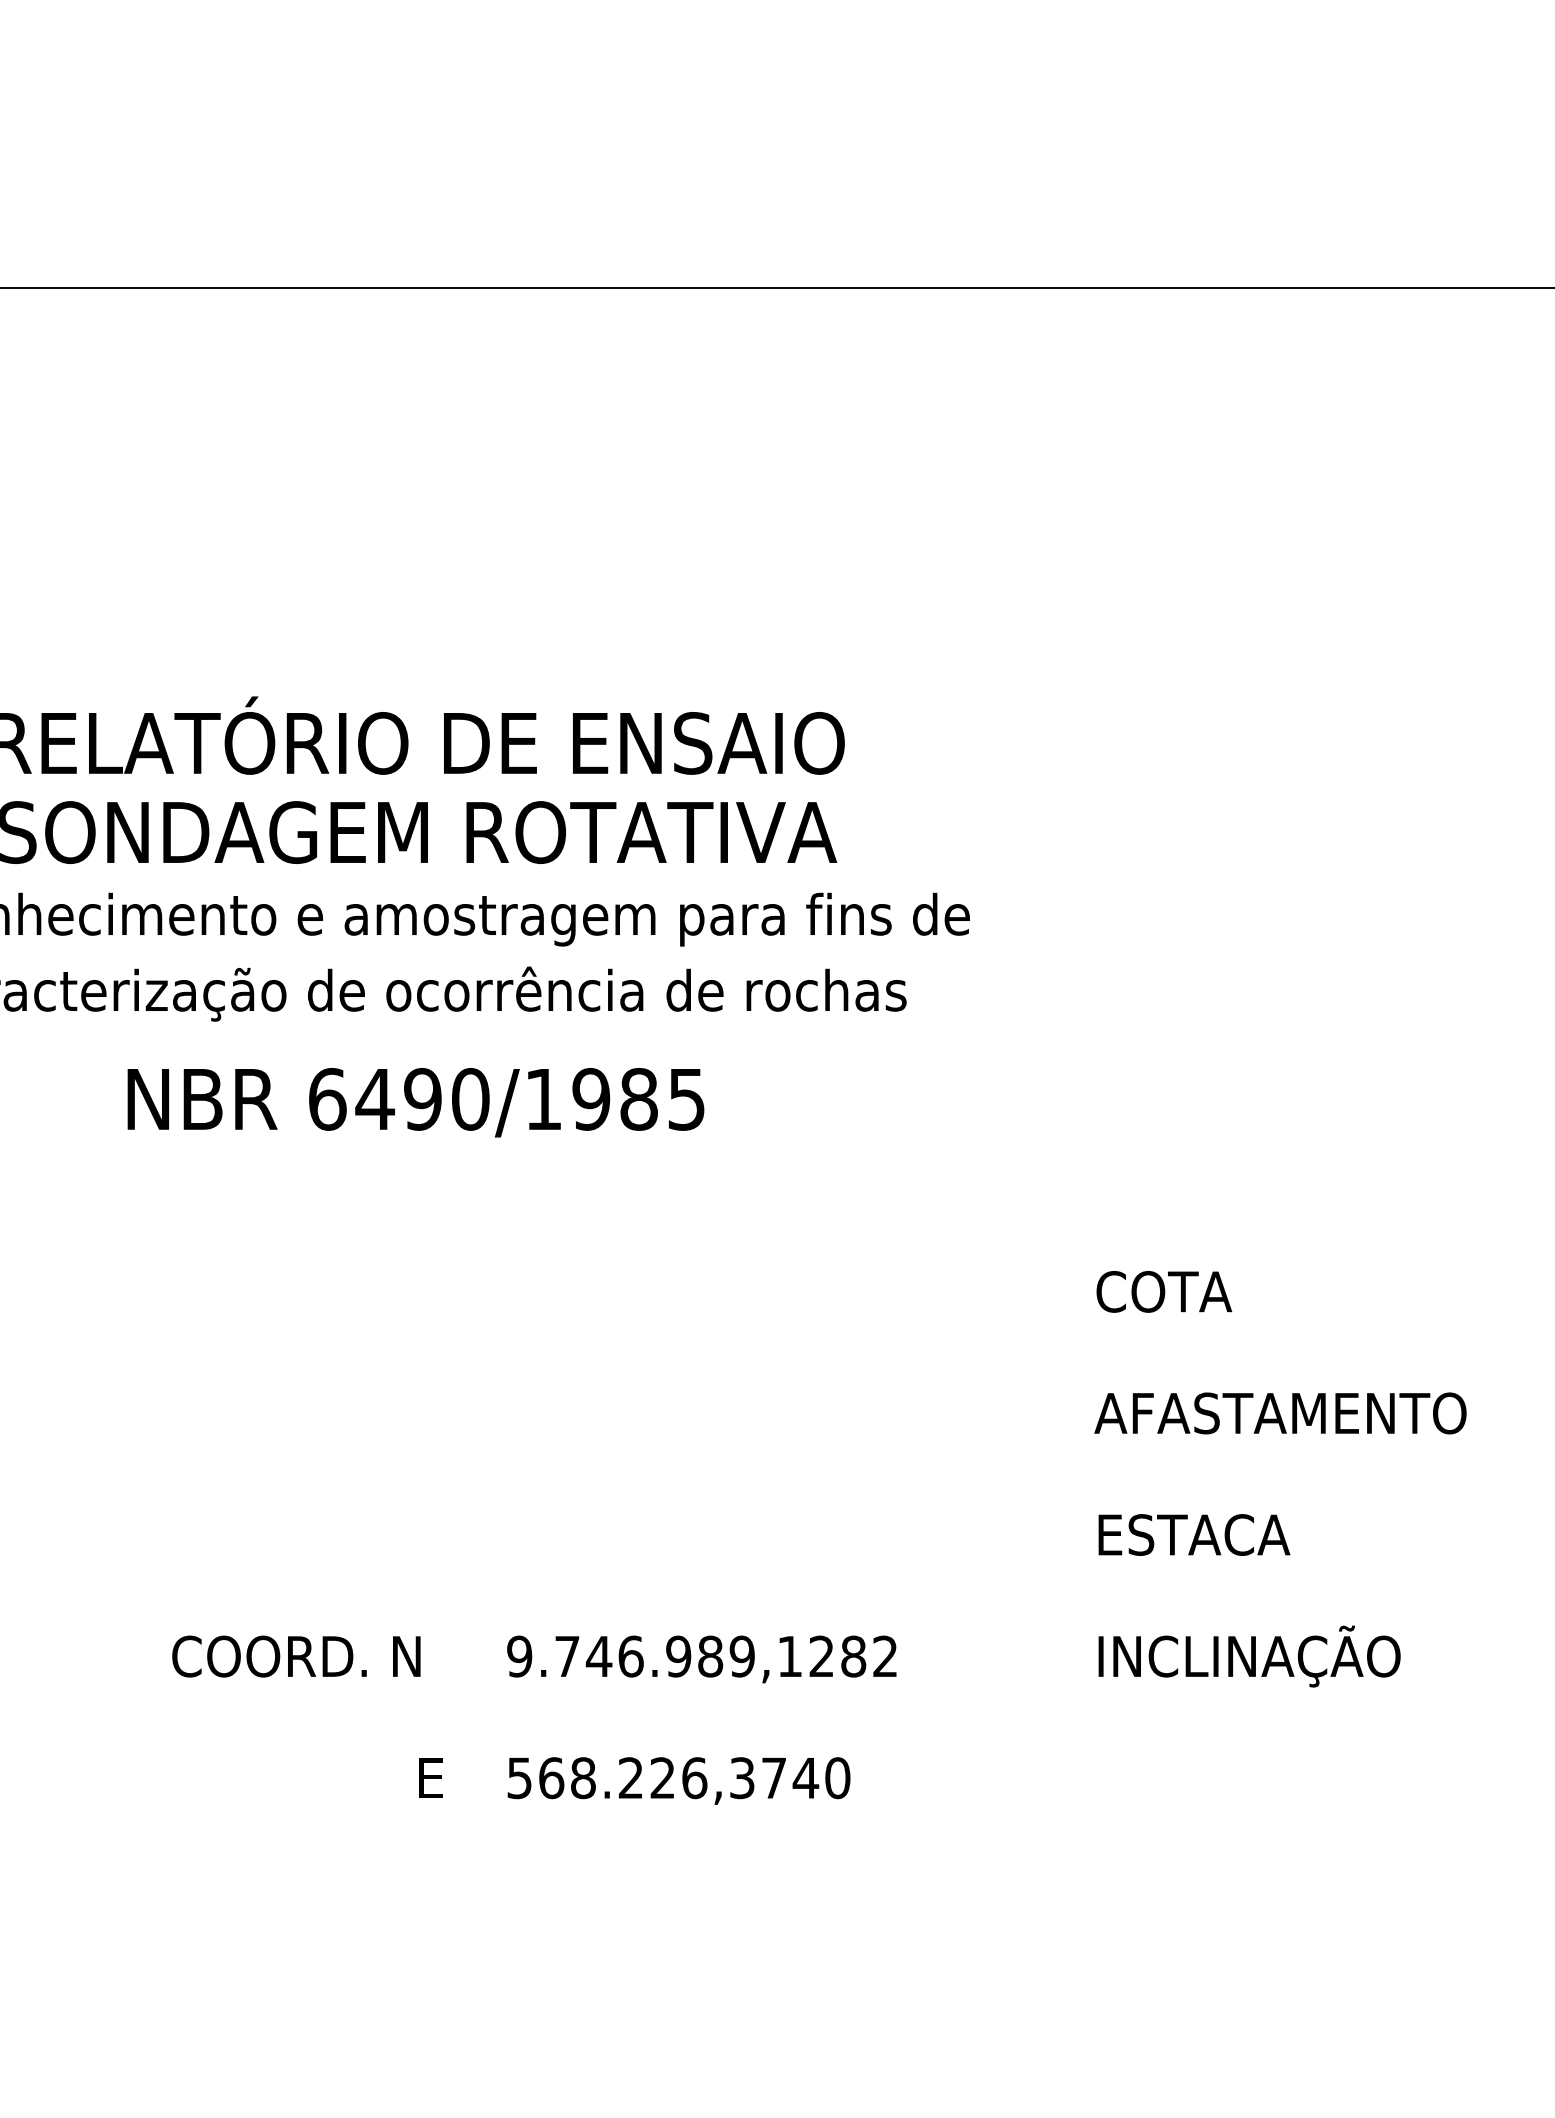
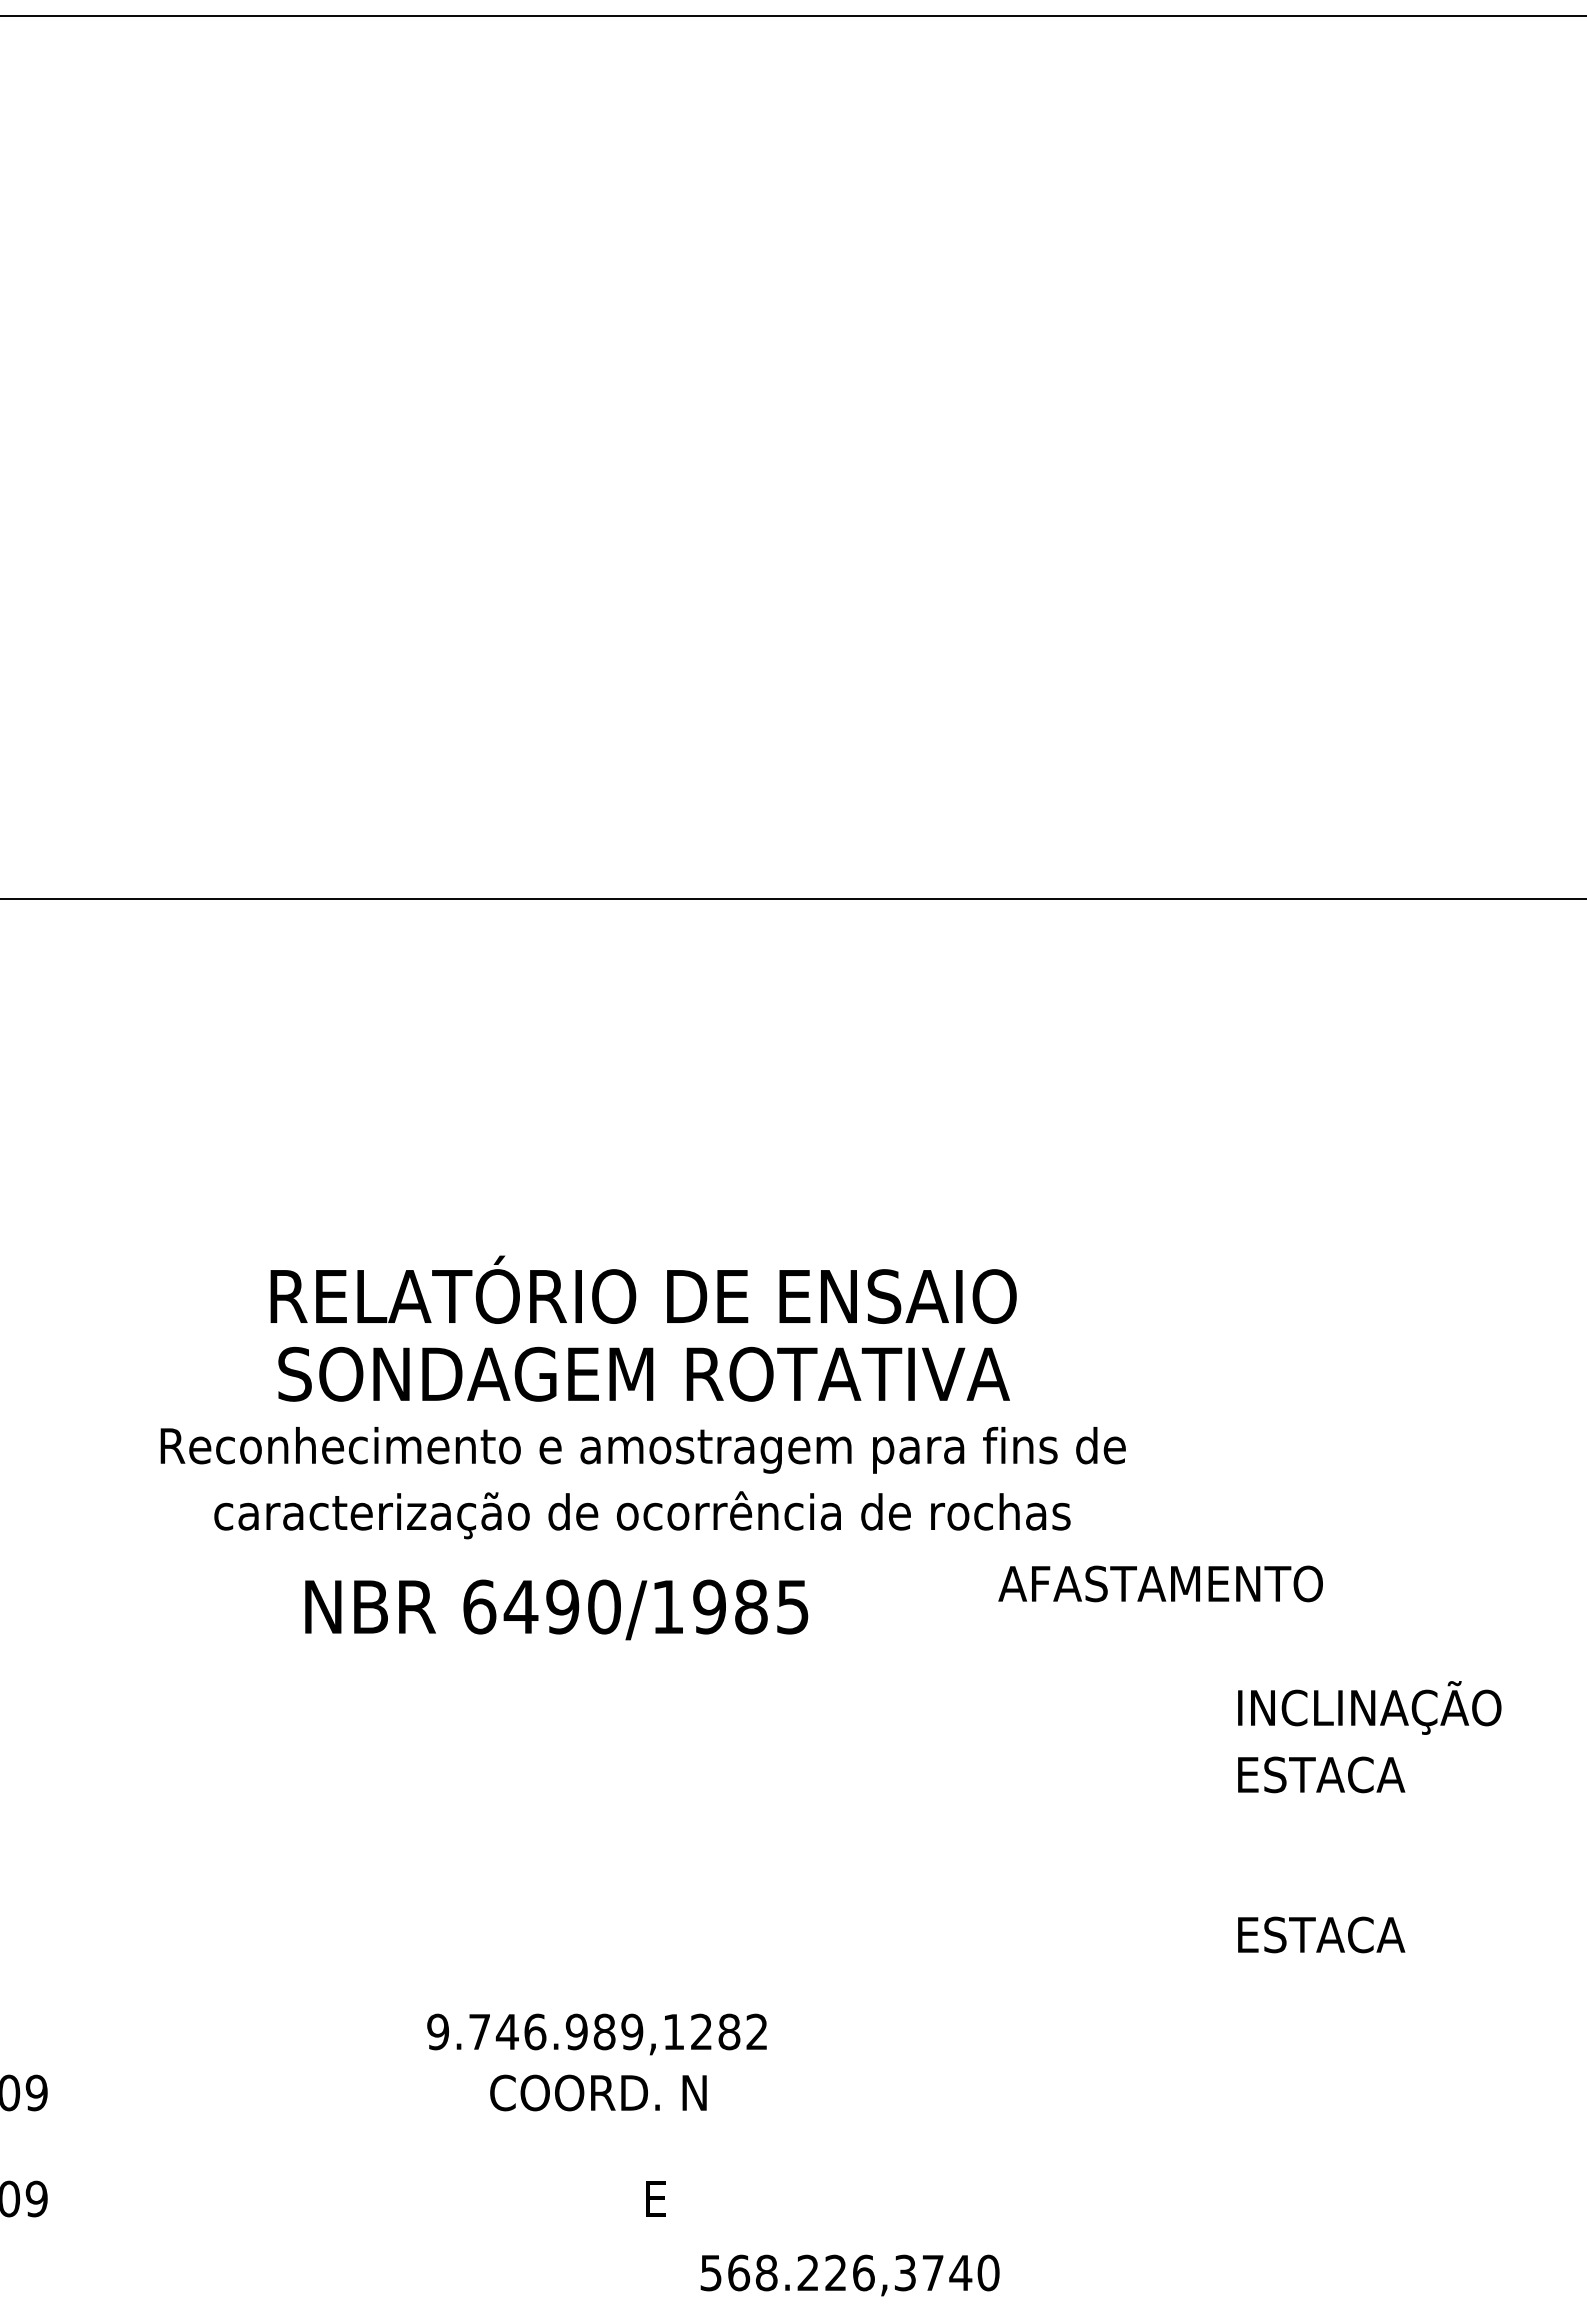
text: (415, 1102) -> (556, 1609), moved
text: (1193, 1291) -> (1320, 1774), COTA -> ESTACA
text: (1280, 1412) -> (1160, 1583), moved
text: (1194, 1534) -> (1321, 1934), moved
text: (296, 1656) -> (598, 2092), moved
text: (1249, 1656) -> (1369, 1707), moved
text: (701, 1659) -> (596, 2034), moved
text: (678, 1780) -> (849, 2275), moved

